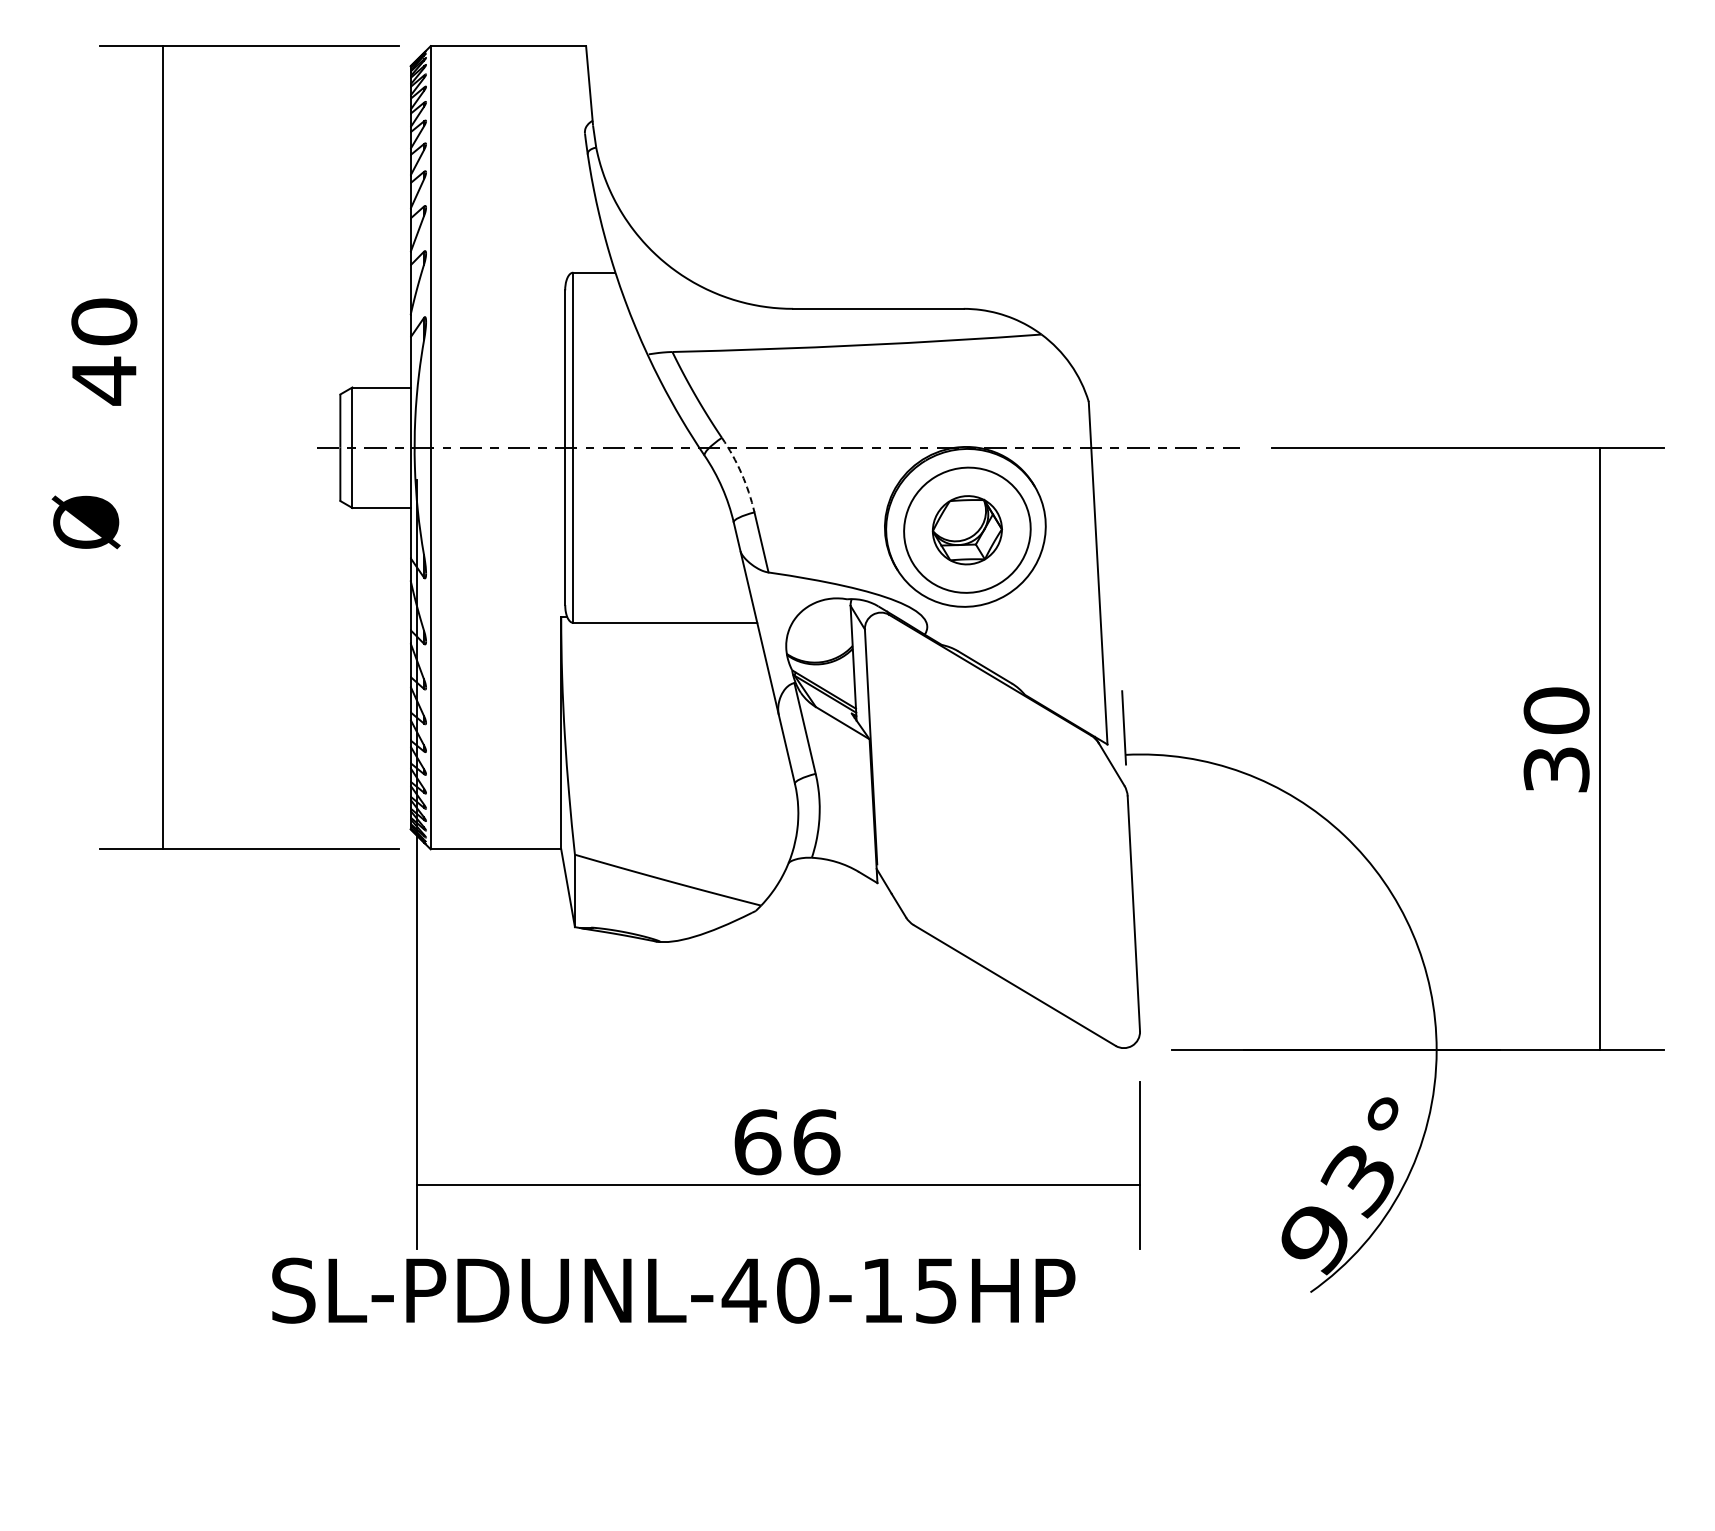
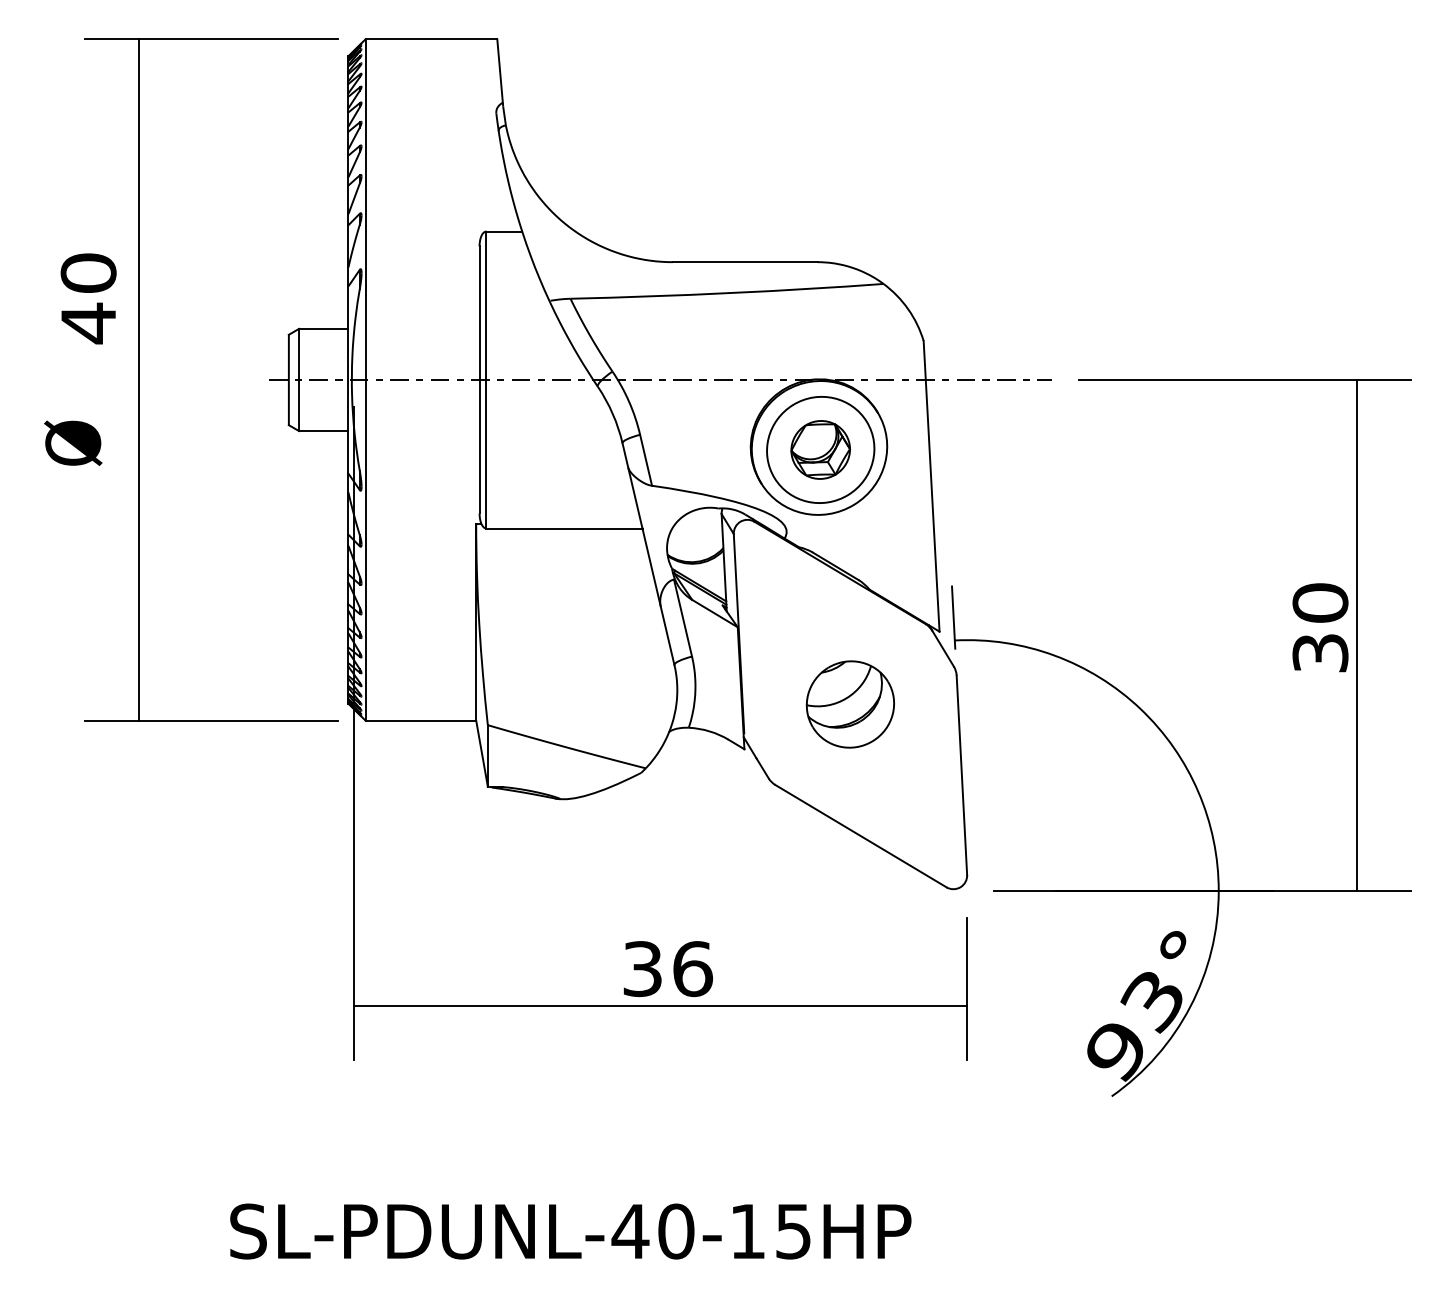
arc: (741, 473) -> (629, 401), dashed -> solid
part: (1002, 830) -> (850, 704), added
text: (757, 1142) -> (642, 969), 66 -> 36
text: (673, 1290) -> (570, 1231), moved

